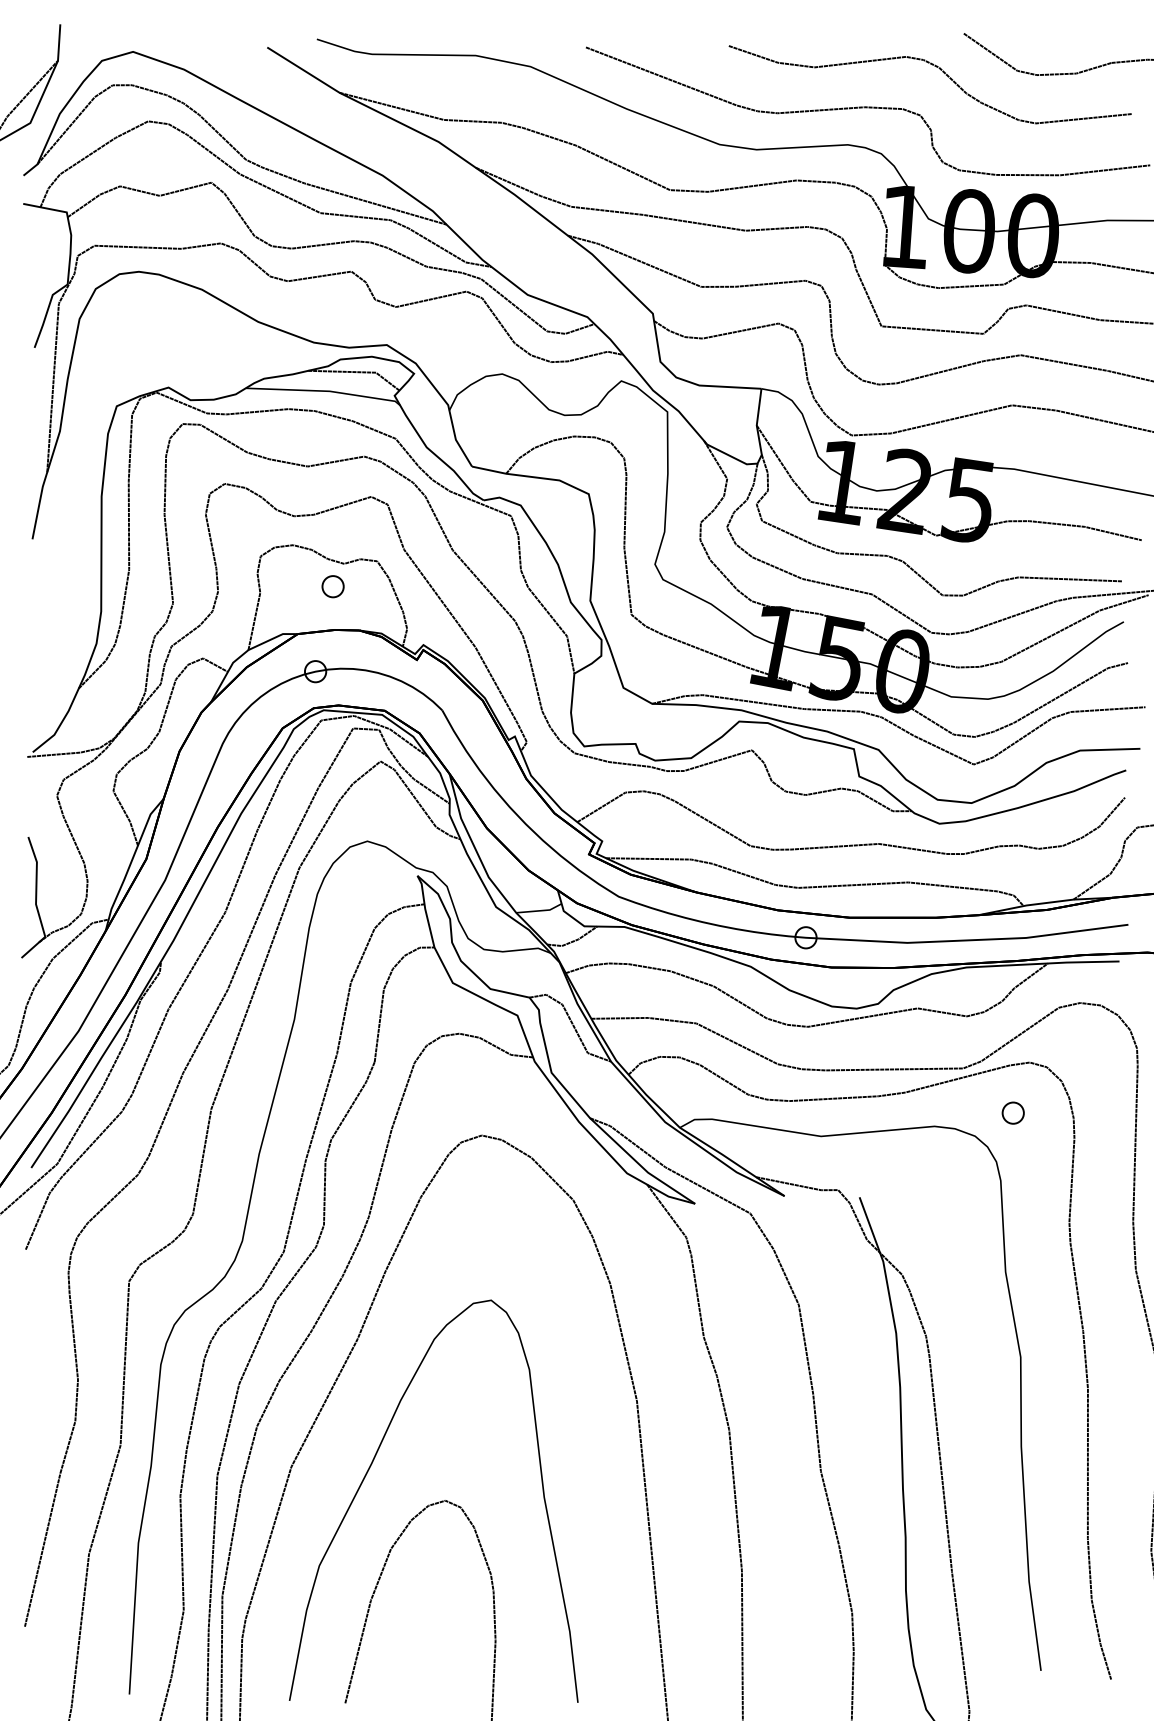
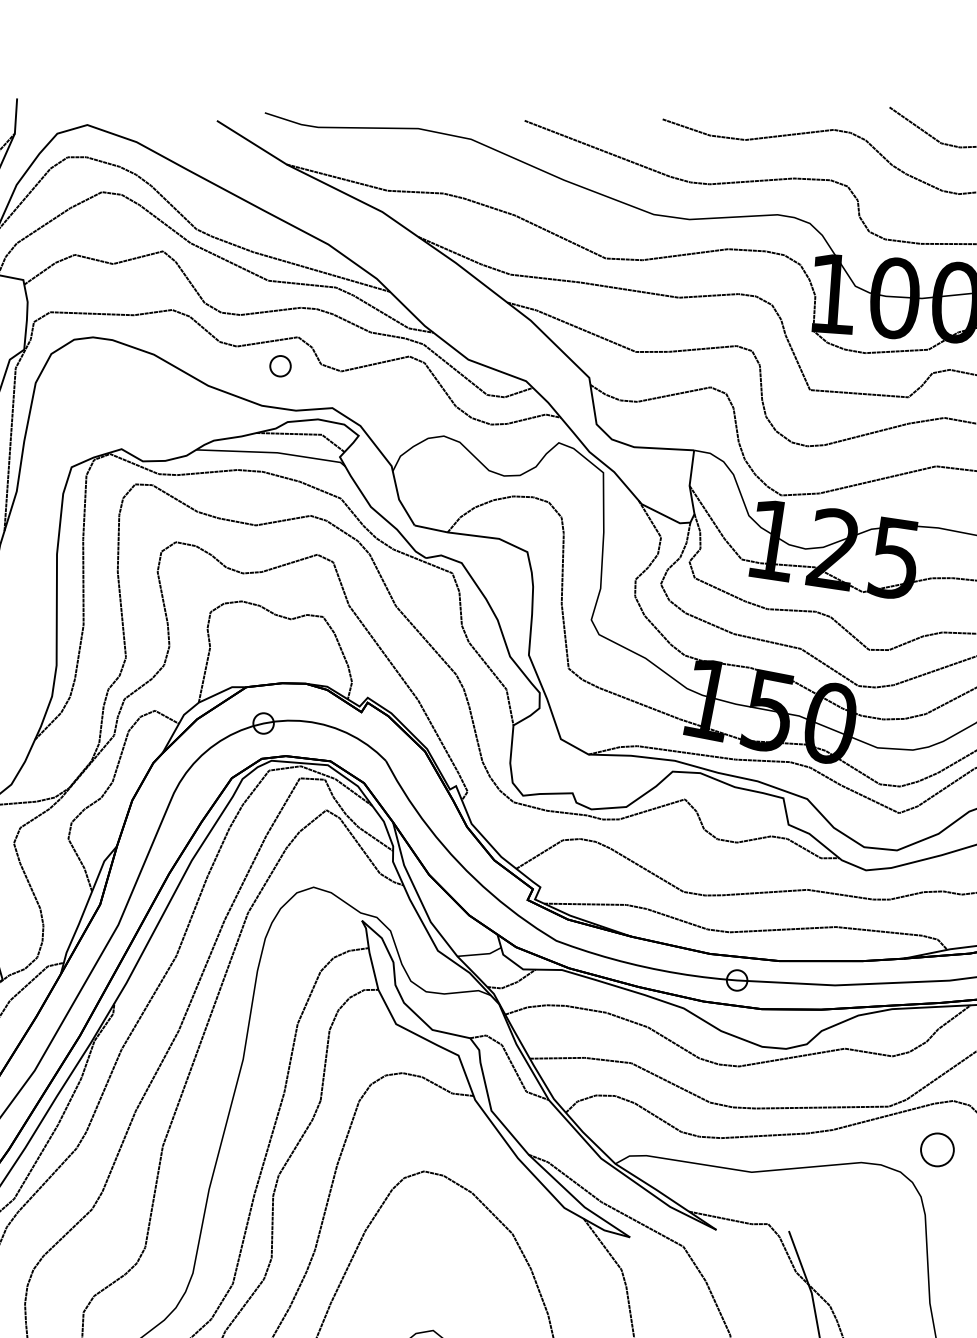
part: (332, 586) -> (279, 366), moved
part: (1012, 1112) -> (936, 1149), size x1.6

